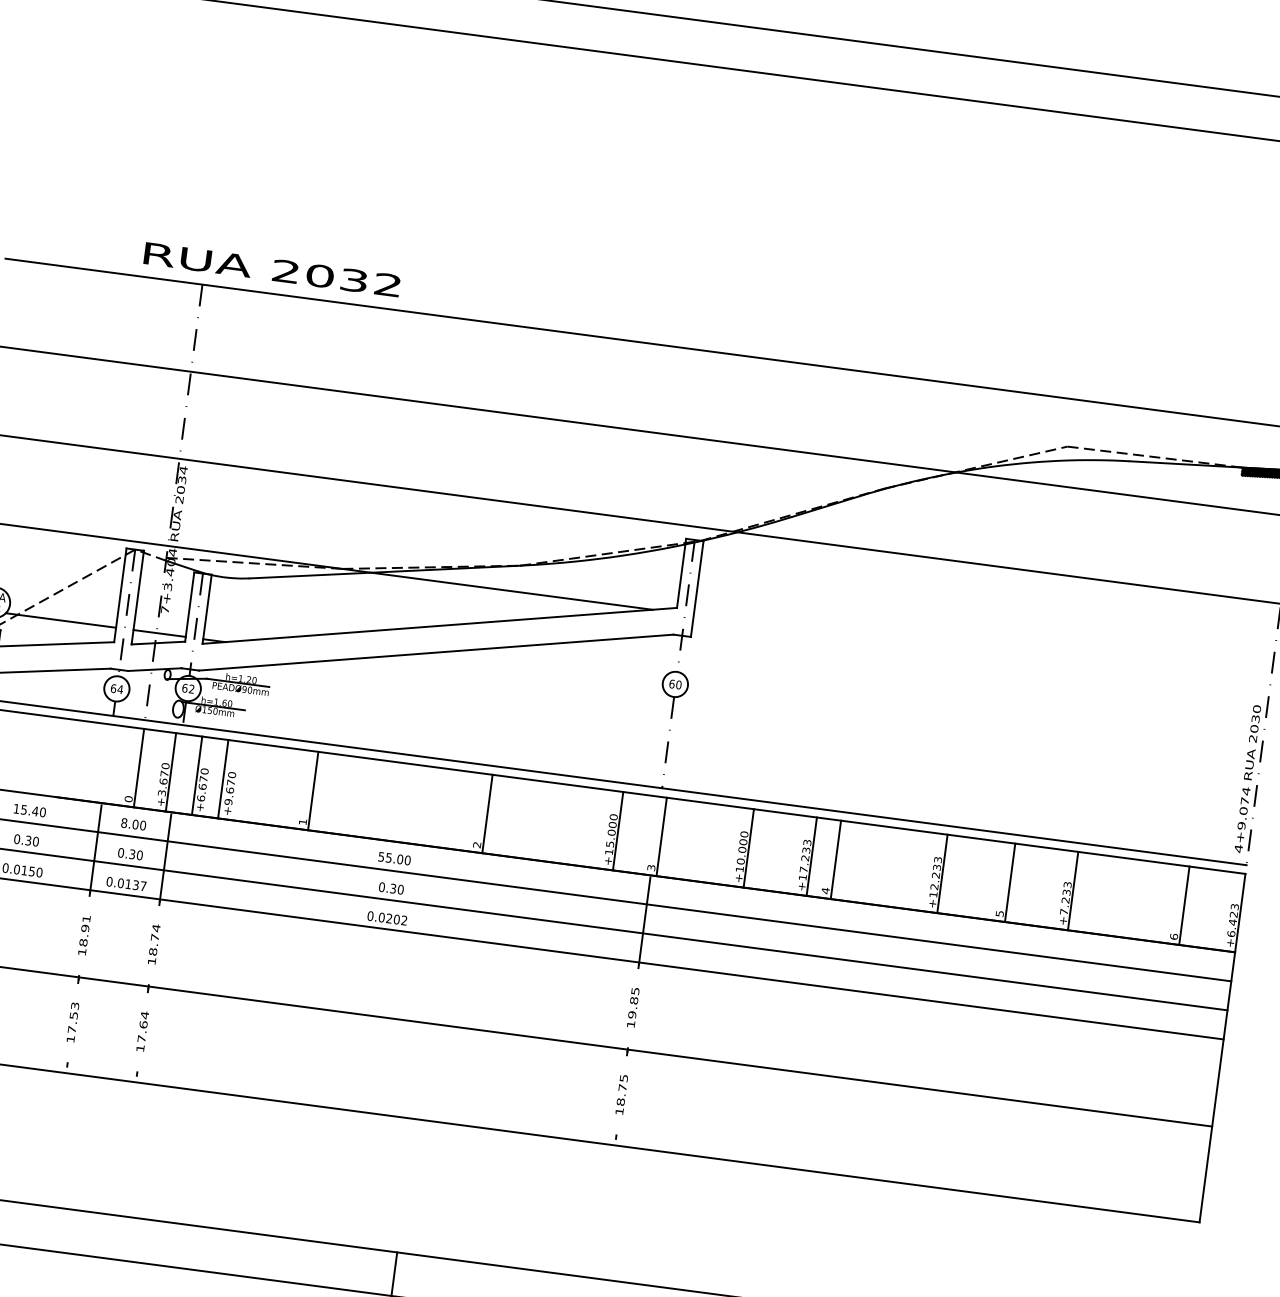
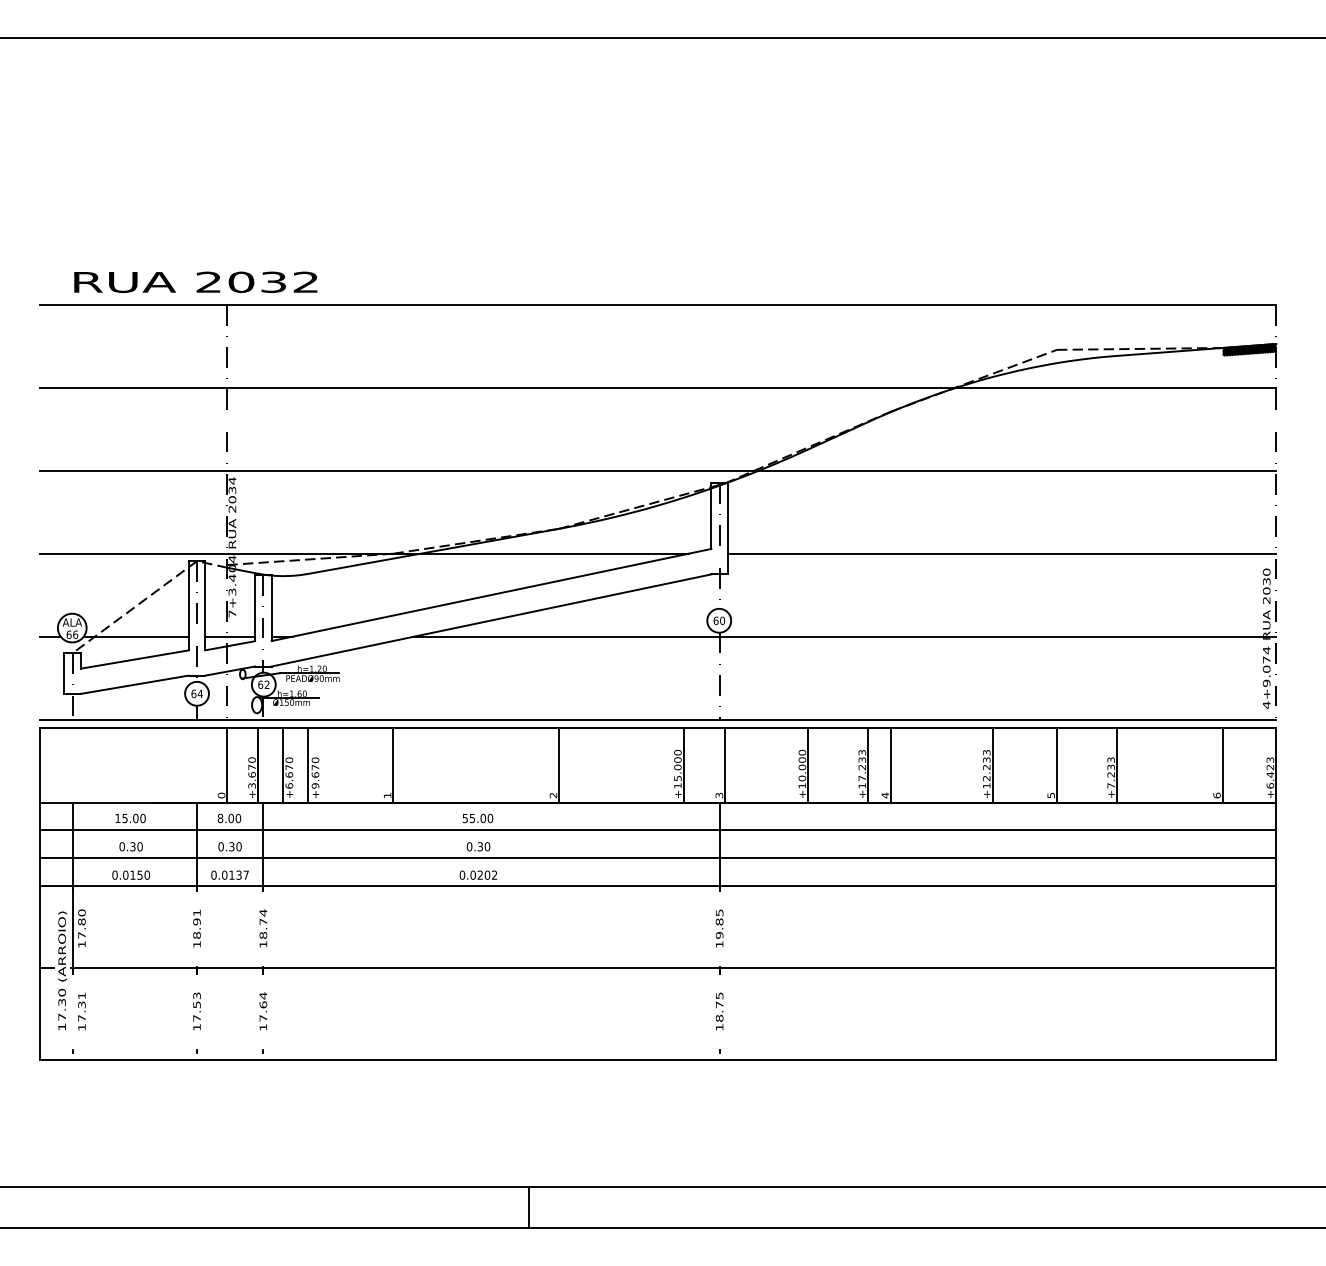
text: (272, 268) -> (195, 281), moved
line: (981, 652) -> (1001, 553), added
line: (805, 718) -> (845, 636), added
text: (35, 811) -> (135, 818), 15.40 -> 15.00

